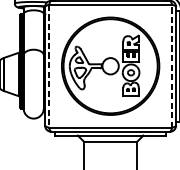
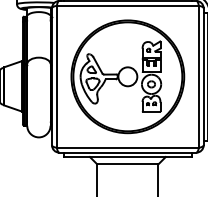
line: (48, 65) -> (56, 76), dashed -> solid
line: (171, 65) -> (198, 76), dashed -> solid

